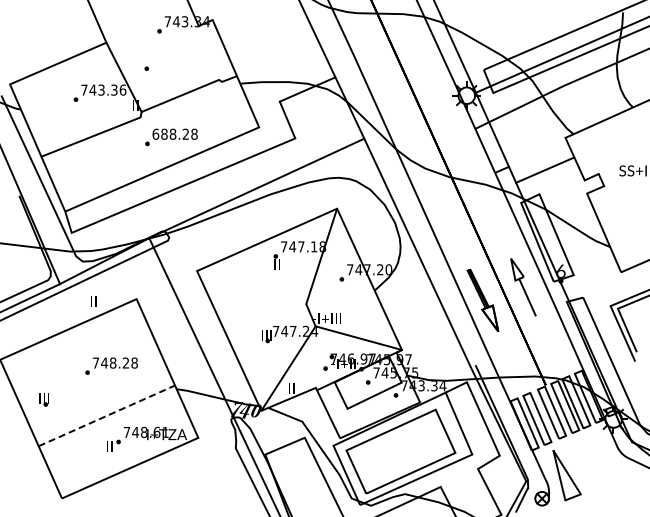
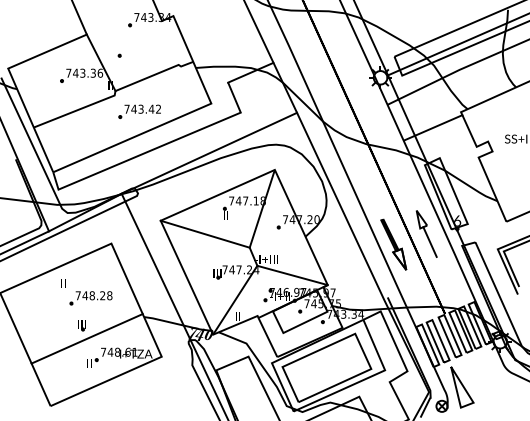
text: (174, 133) -> (142, 108), 688.28 -> 743.42
line: (544, 169) -> (438, 124), moved
line: (251, 287) -> (205, 234), added
text: (93, 301) -> (63, 283), moved
part: (43, 399) -> (81, 325), moved
line: (106, 415) -> (86, 338), dashed -> solid

